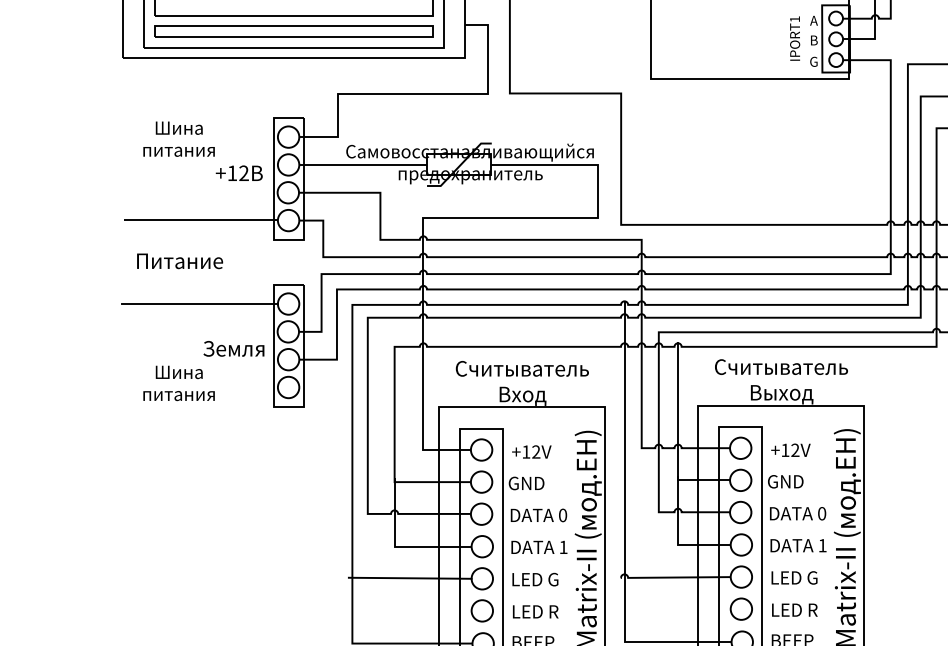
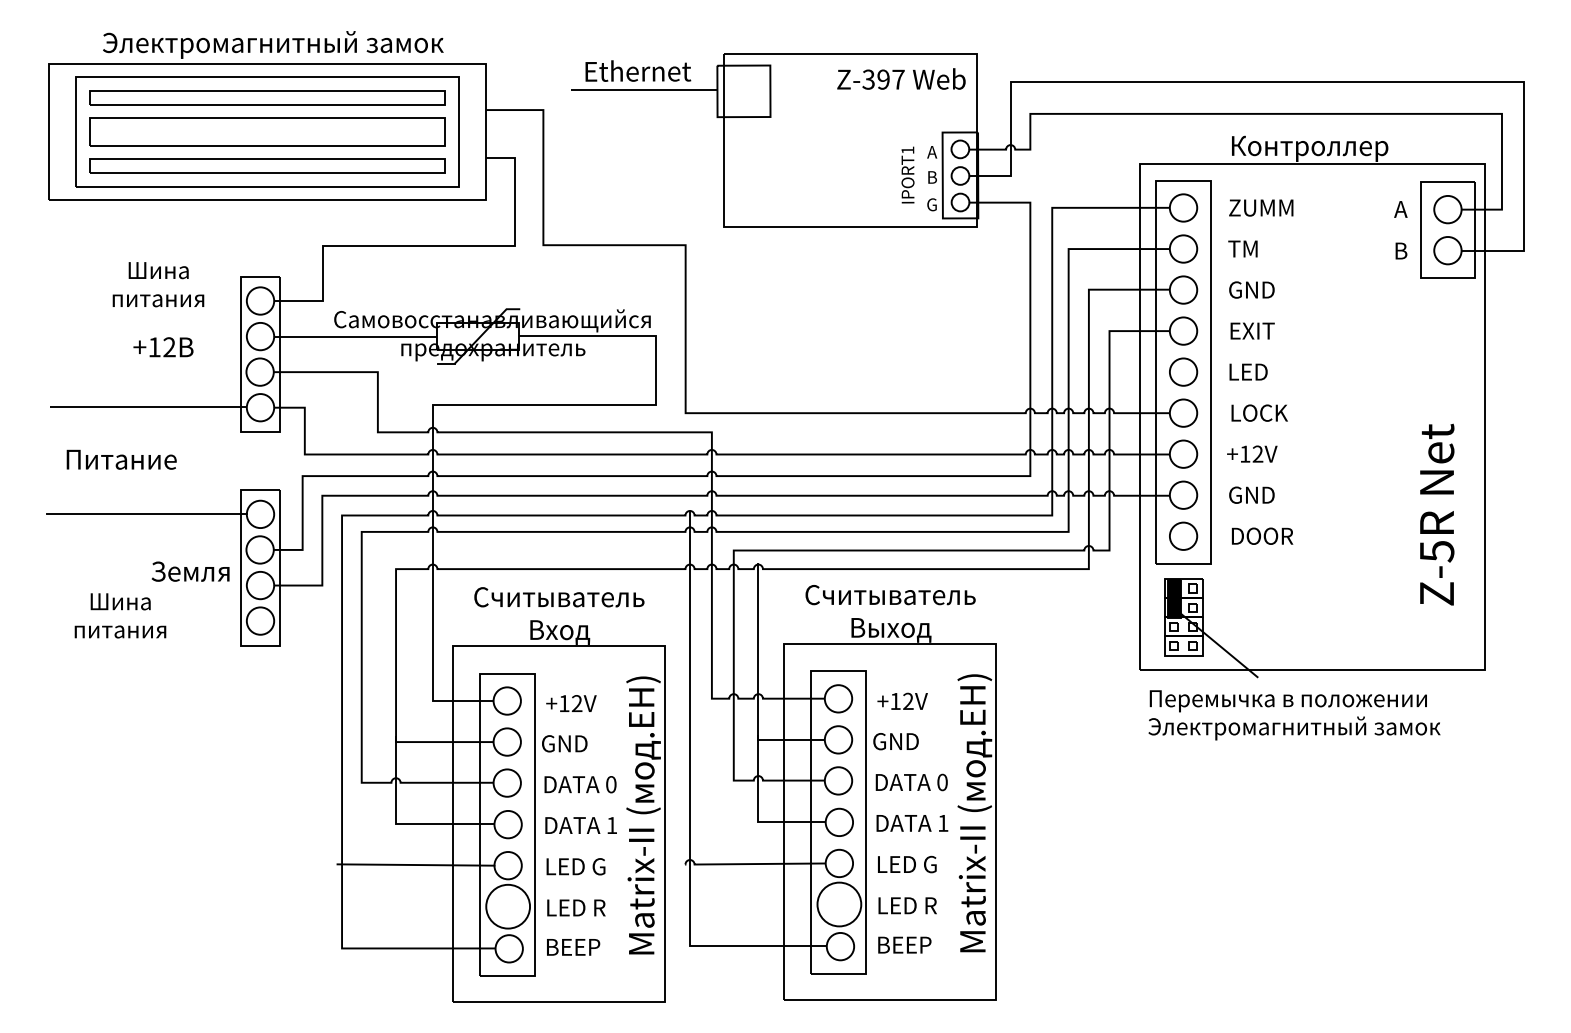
text: (179, 139) -> (158, 284), moved
text: (239, 173) -> (163, 347), moved
circle: (741, 609) -> (839, 904), size x1.6
circle: (481, 610) -> (507, 906), size x1.6

